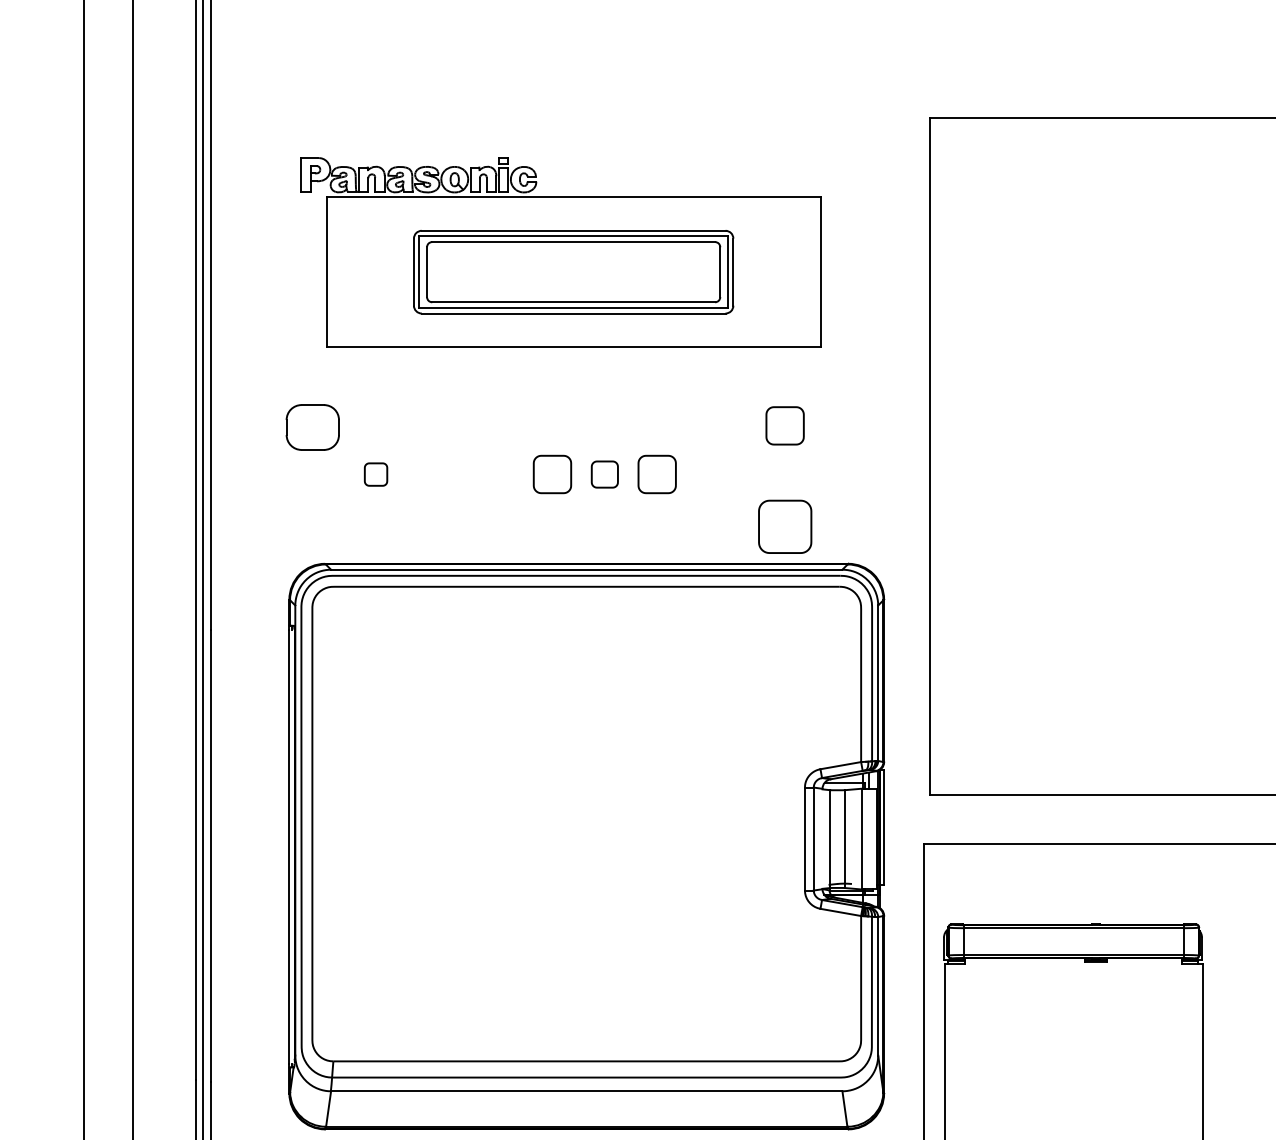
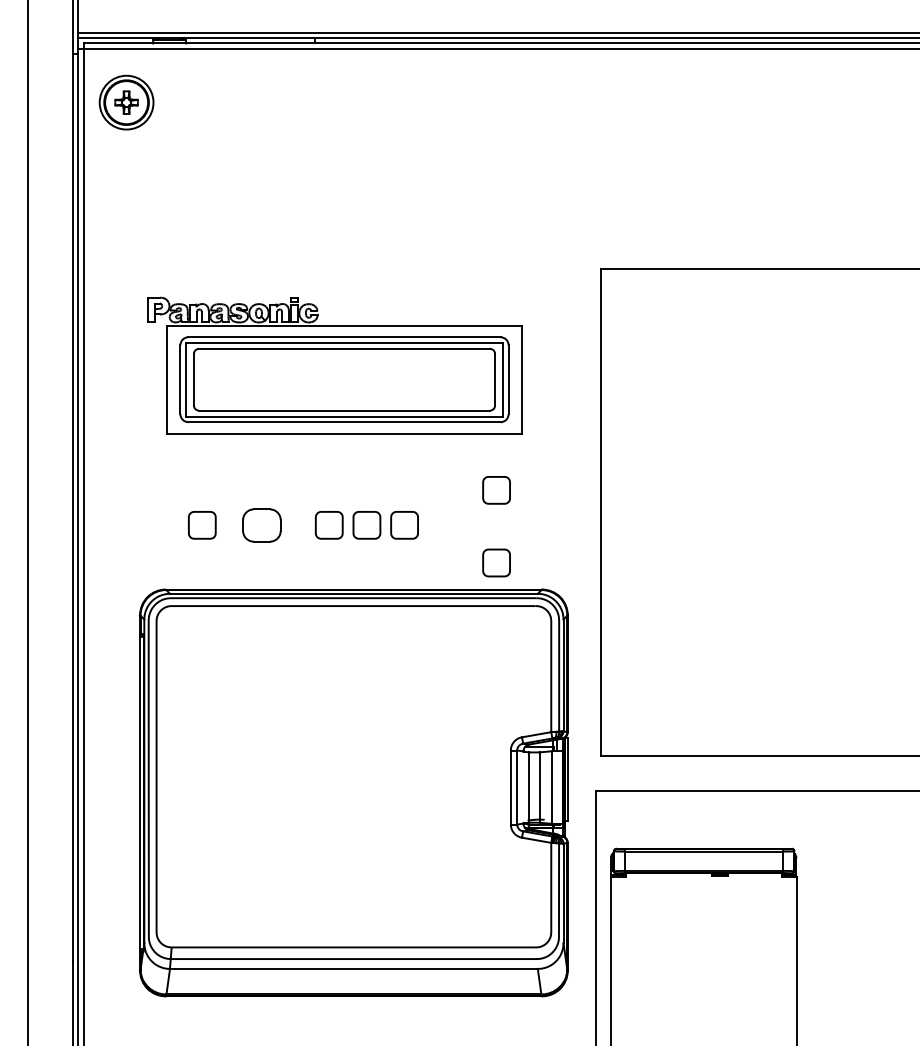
part: (573, 271) -> (344, 379), size x1.43
part: (312, 427) -> (261, 525), moved
part: (376, 474) -> (202, 525), size x1.67
part: (604, 474) -> (366, 525), size x1.43
part: (784, 526) -> (496, 562), size x0.71

